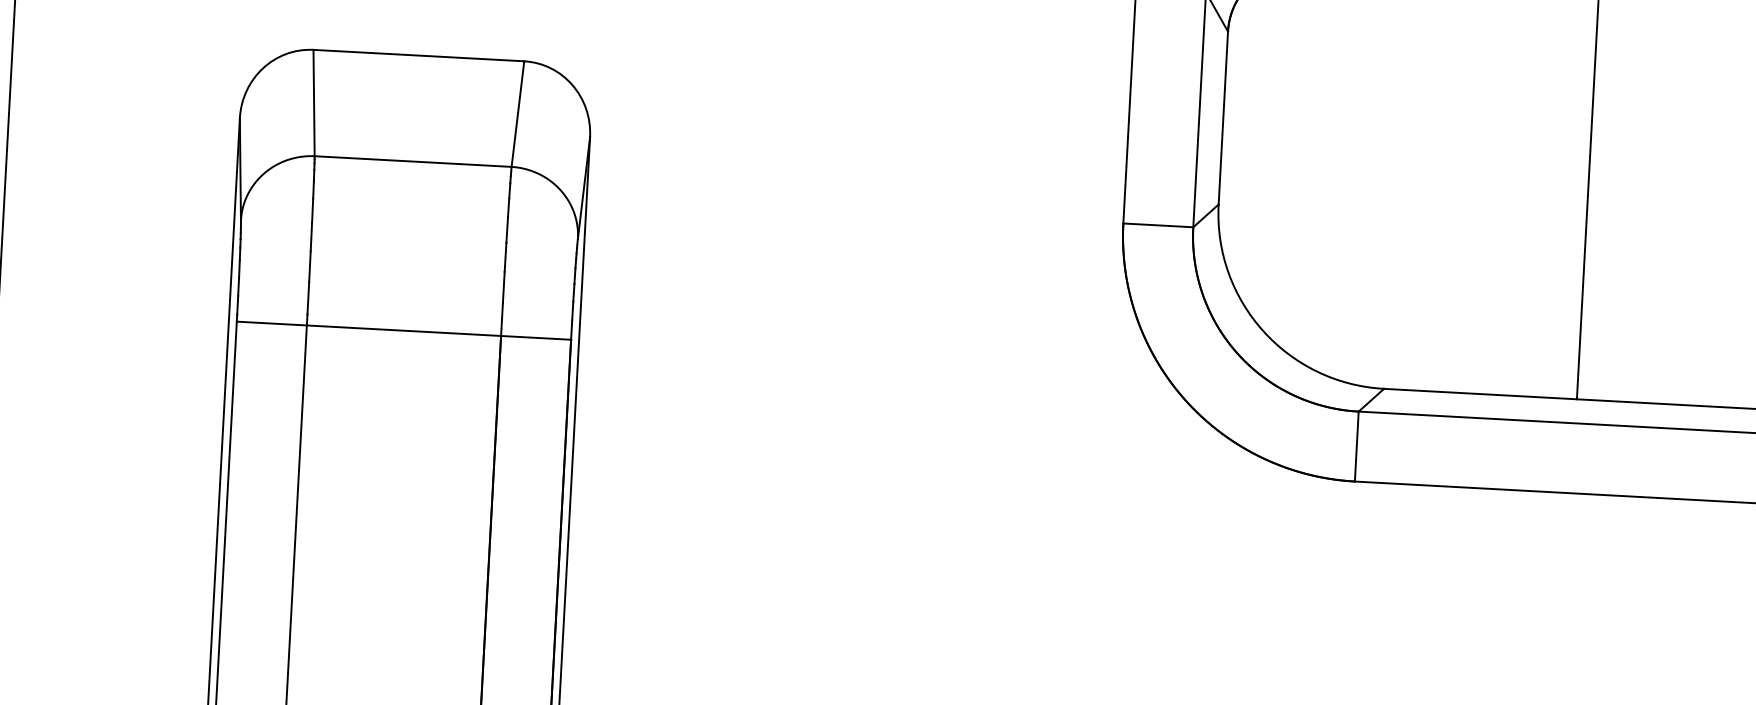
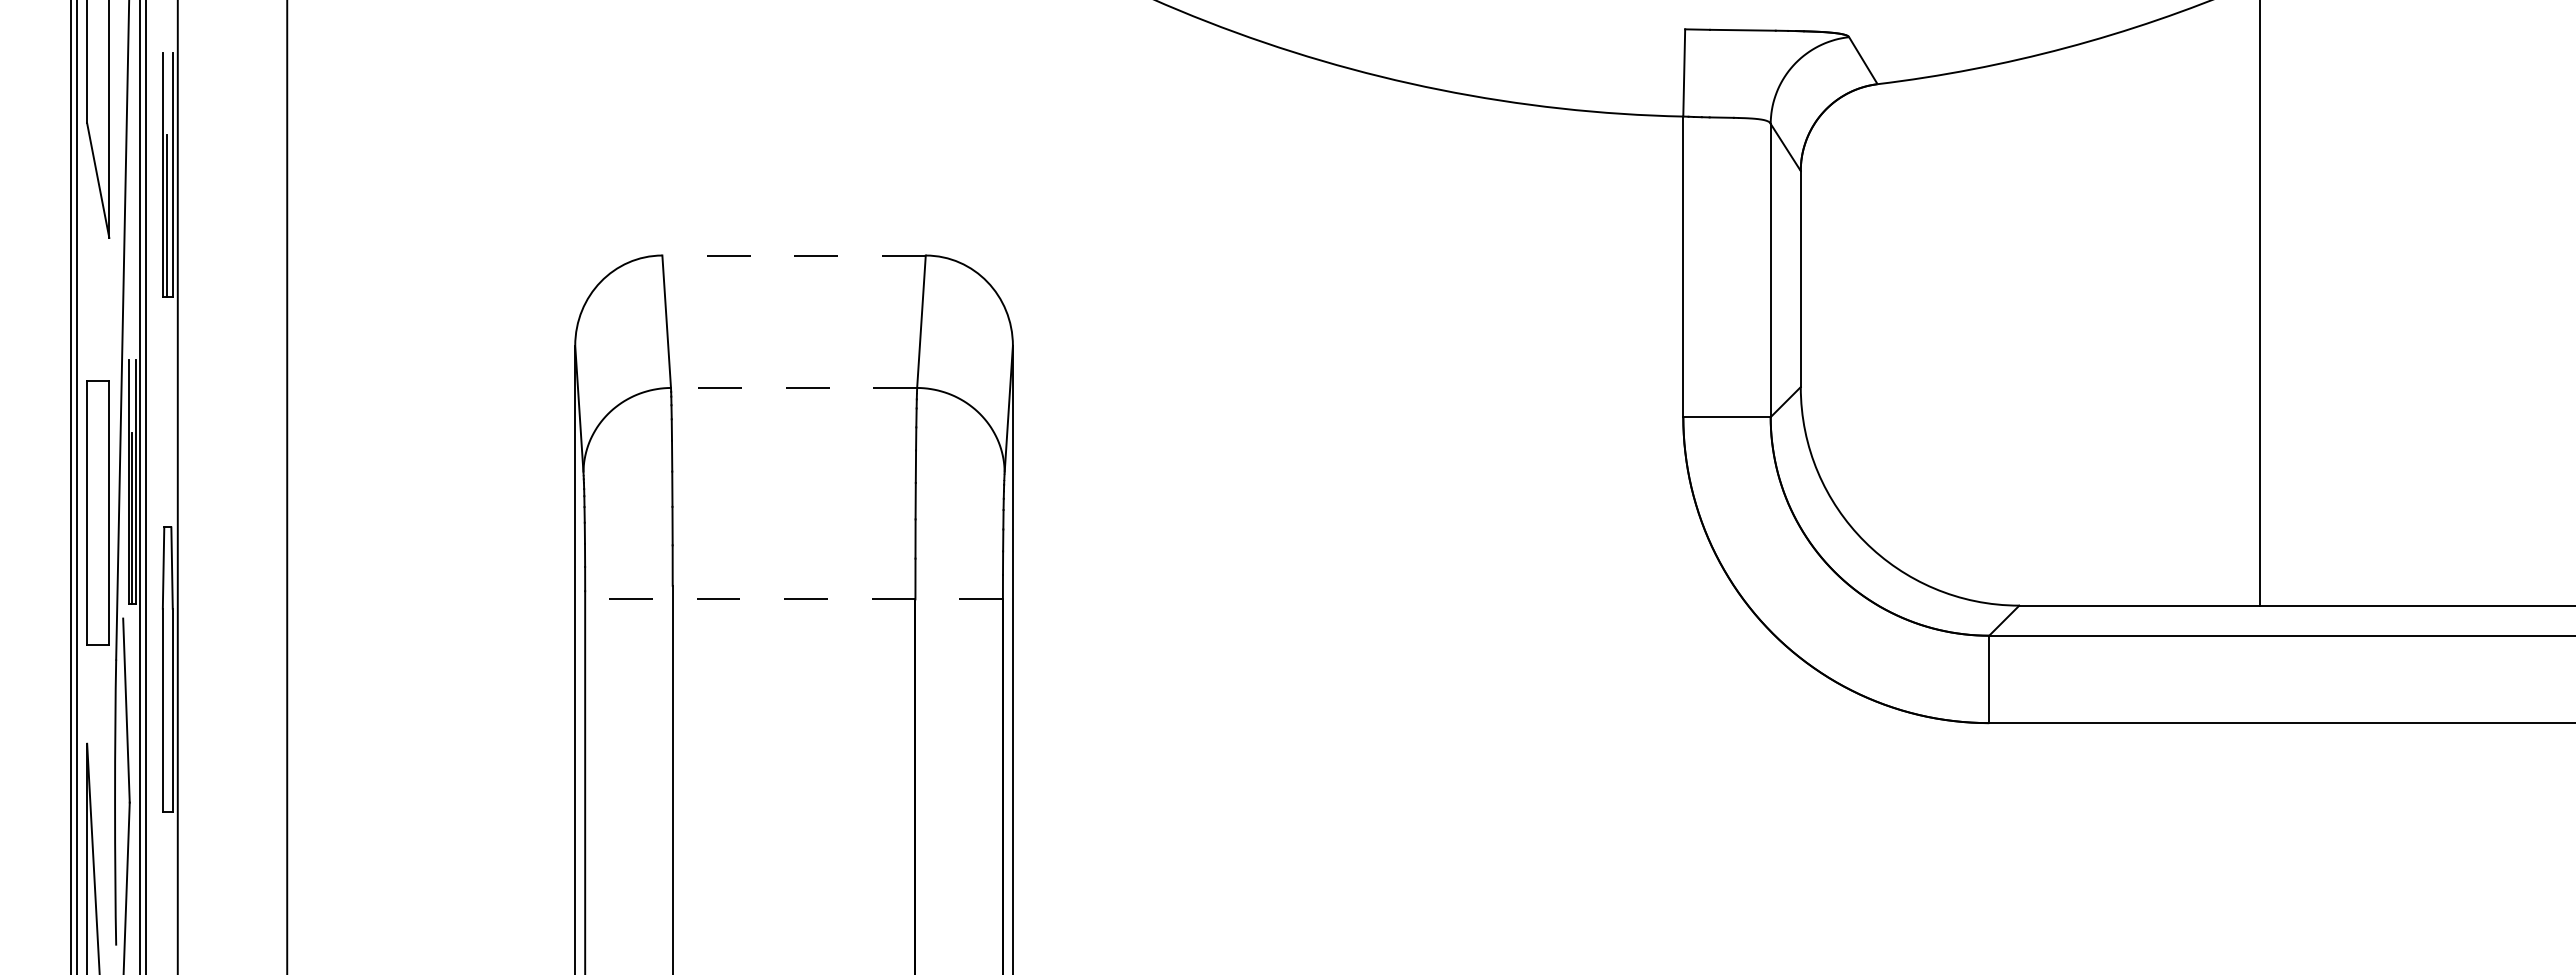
line: (419, 55) -> (794, 255), solid -> dashed
line: (412, 161) -> (793, 387), solid -> dashed
line: (404, 330) -> (794, 599), solid -> dashed

